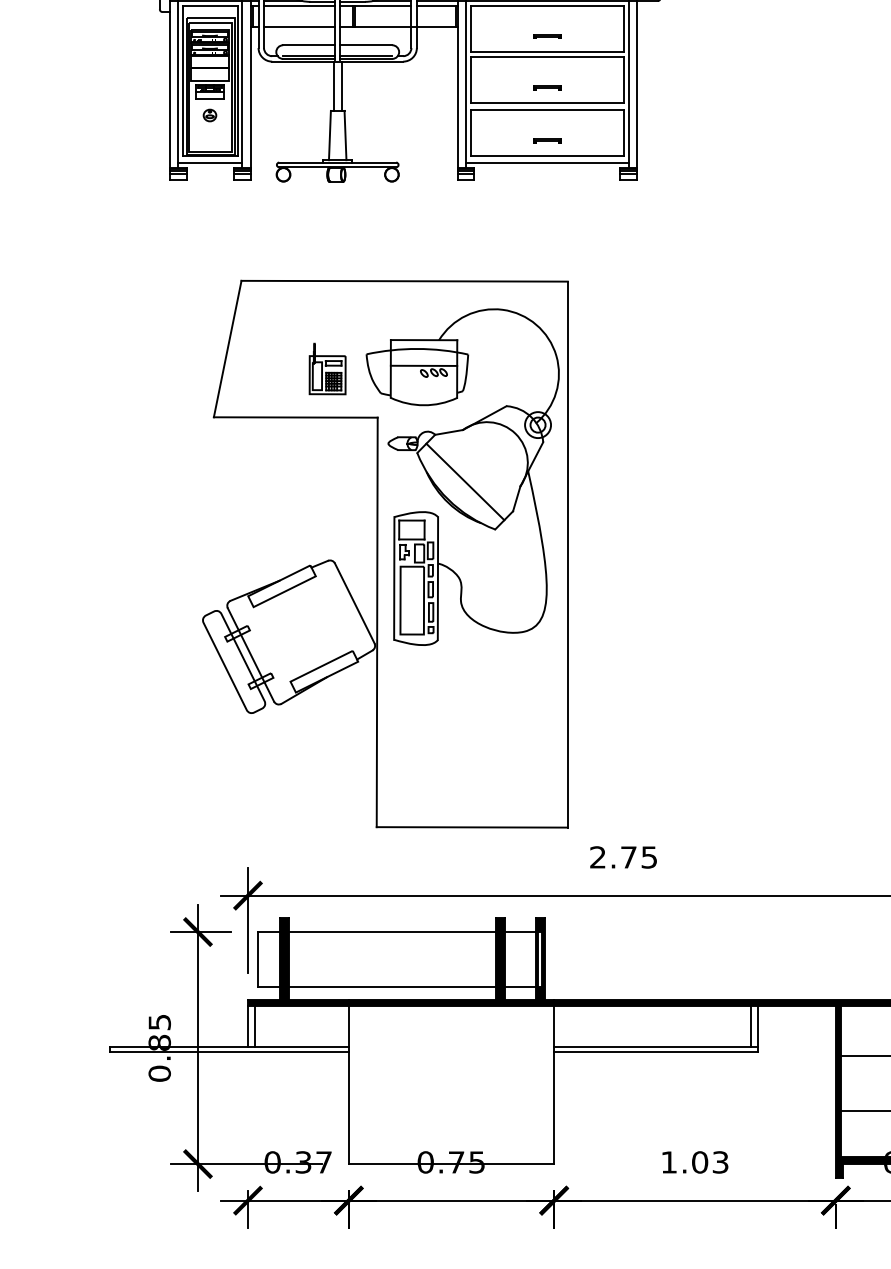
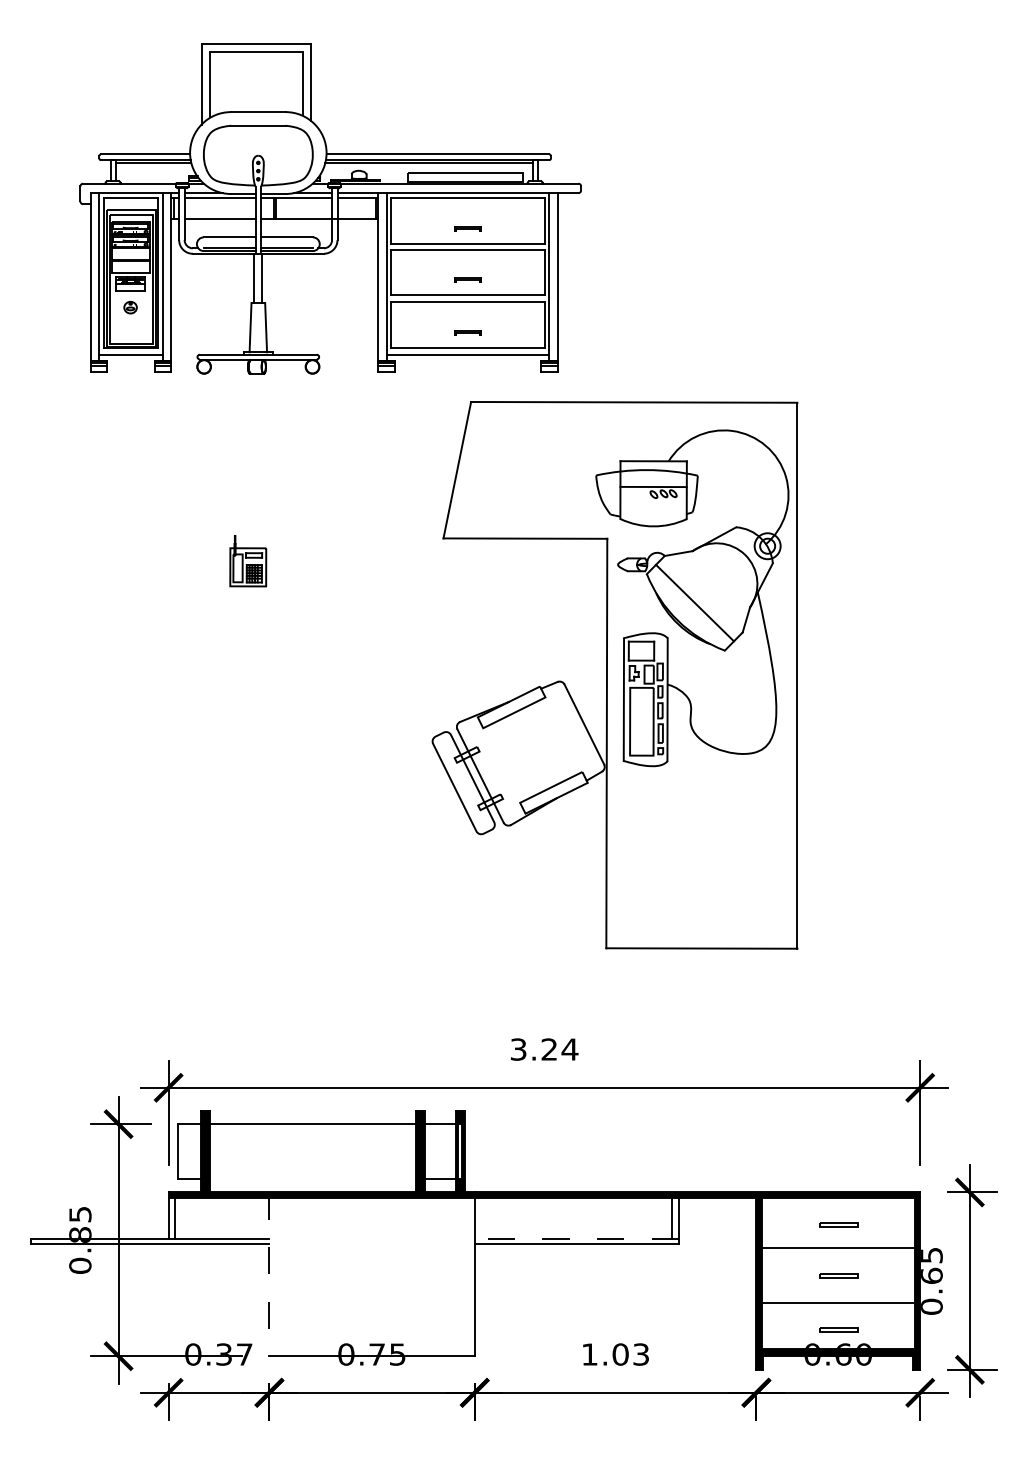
part: (384, 554) -> (614, 675), moved
text: (623, 857) -> (544, 1049), 2.75 -> 3.24
line: (391, 986) -> (312, 1178), removed
line: (655, 1046) -> (576, 1238), solid -> dashed
line: (348, 1082) -> (269, 1274), solid -> dashed

